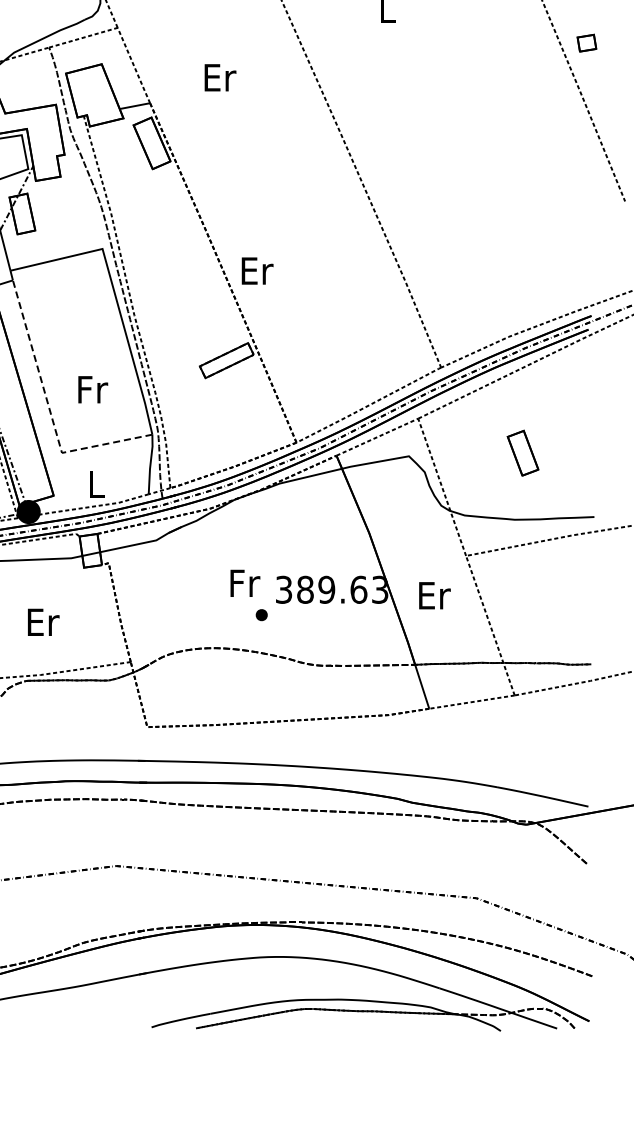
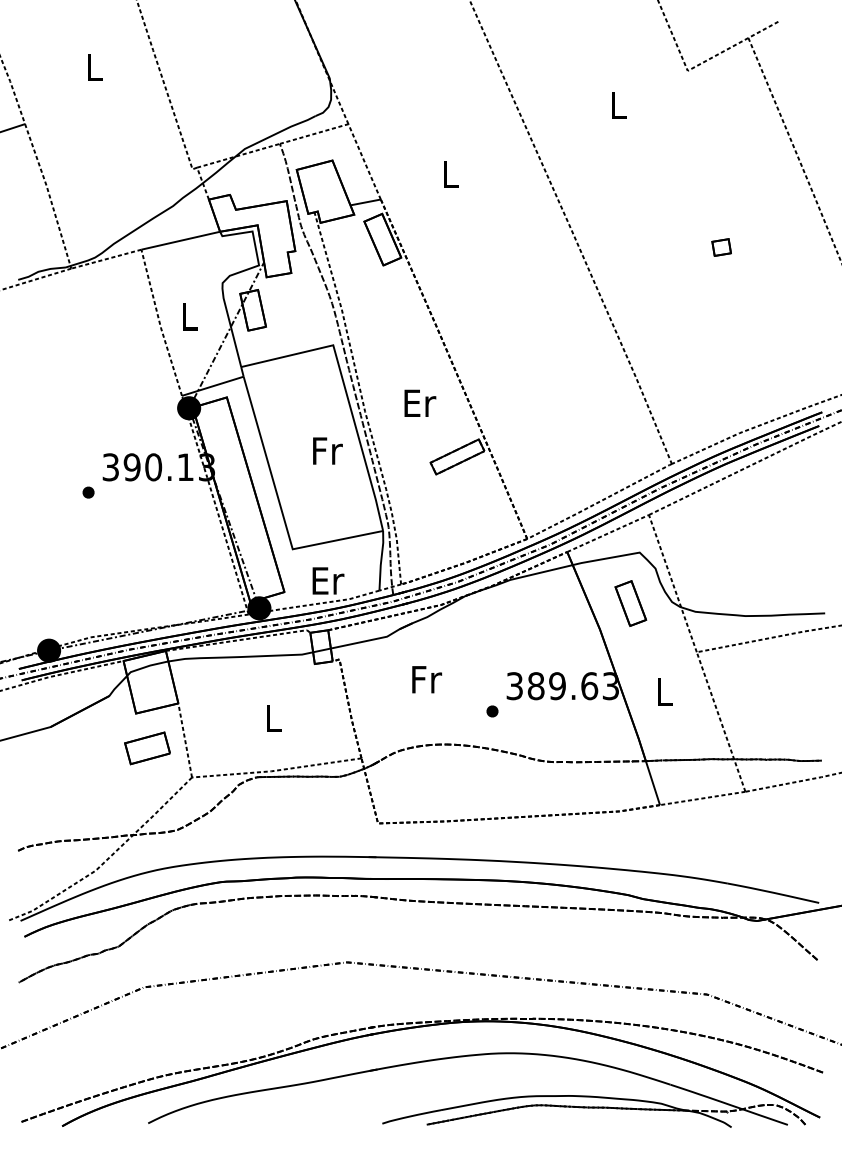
part: (586, 43) -> (721, 247), moved
text: (220, 77) -> (451, 173), Er -> L
text: (257, 270) -> (420, 402), moved
text: (92, 389) -> (327, 450), moved
line: (50, 412) -> (281, 508), dashed -> solid
part: (522, 453) -> (630, 603), moved
text: (97, 484) -> (328, 580), L -> Er
text: (245, 583) -> (427, 679), moved
text: (434, 595) -> (665, 691), Er -> L
text: (43, 622) -> (274, 718), Er -> L

